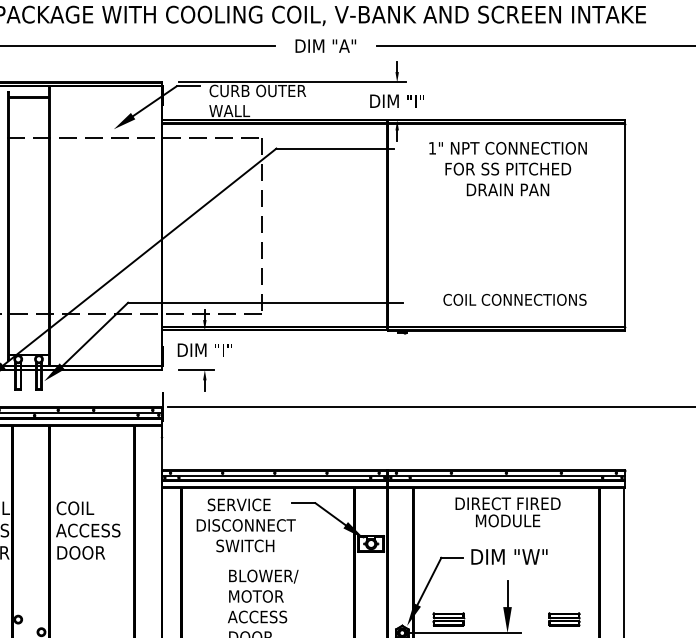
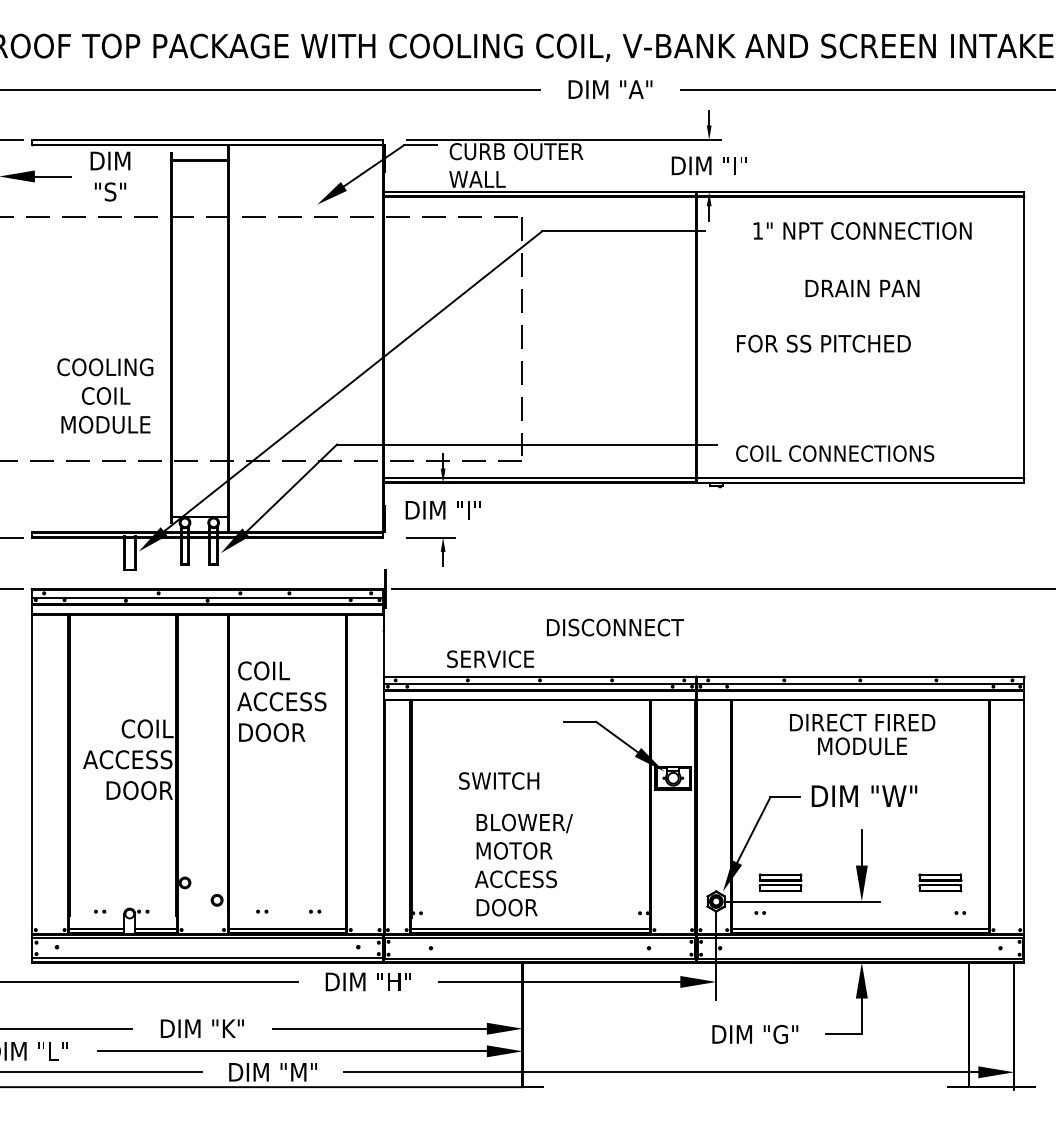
text: (508, 168) -> (823, 343), moved
text: (515, 299) -> (835, 453), moved
text: (239, 504) -> (490, 658), moved
text: (246, 525) -> (615, 627), moved
text: (88, 530) -> (281, 701), moved

